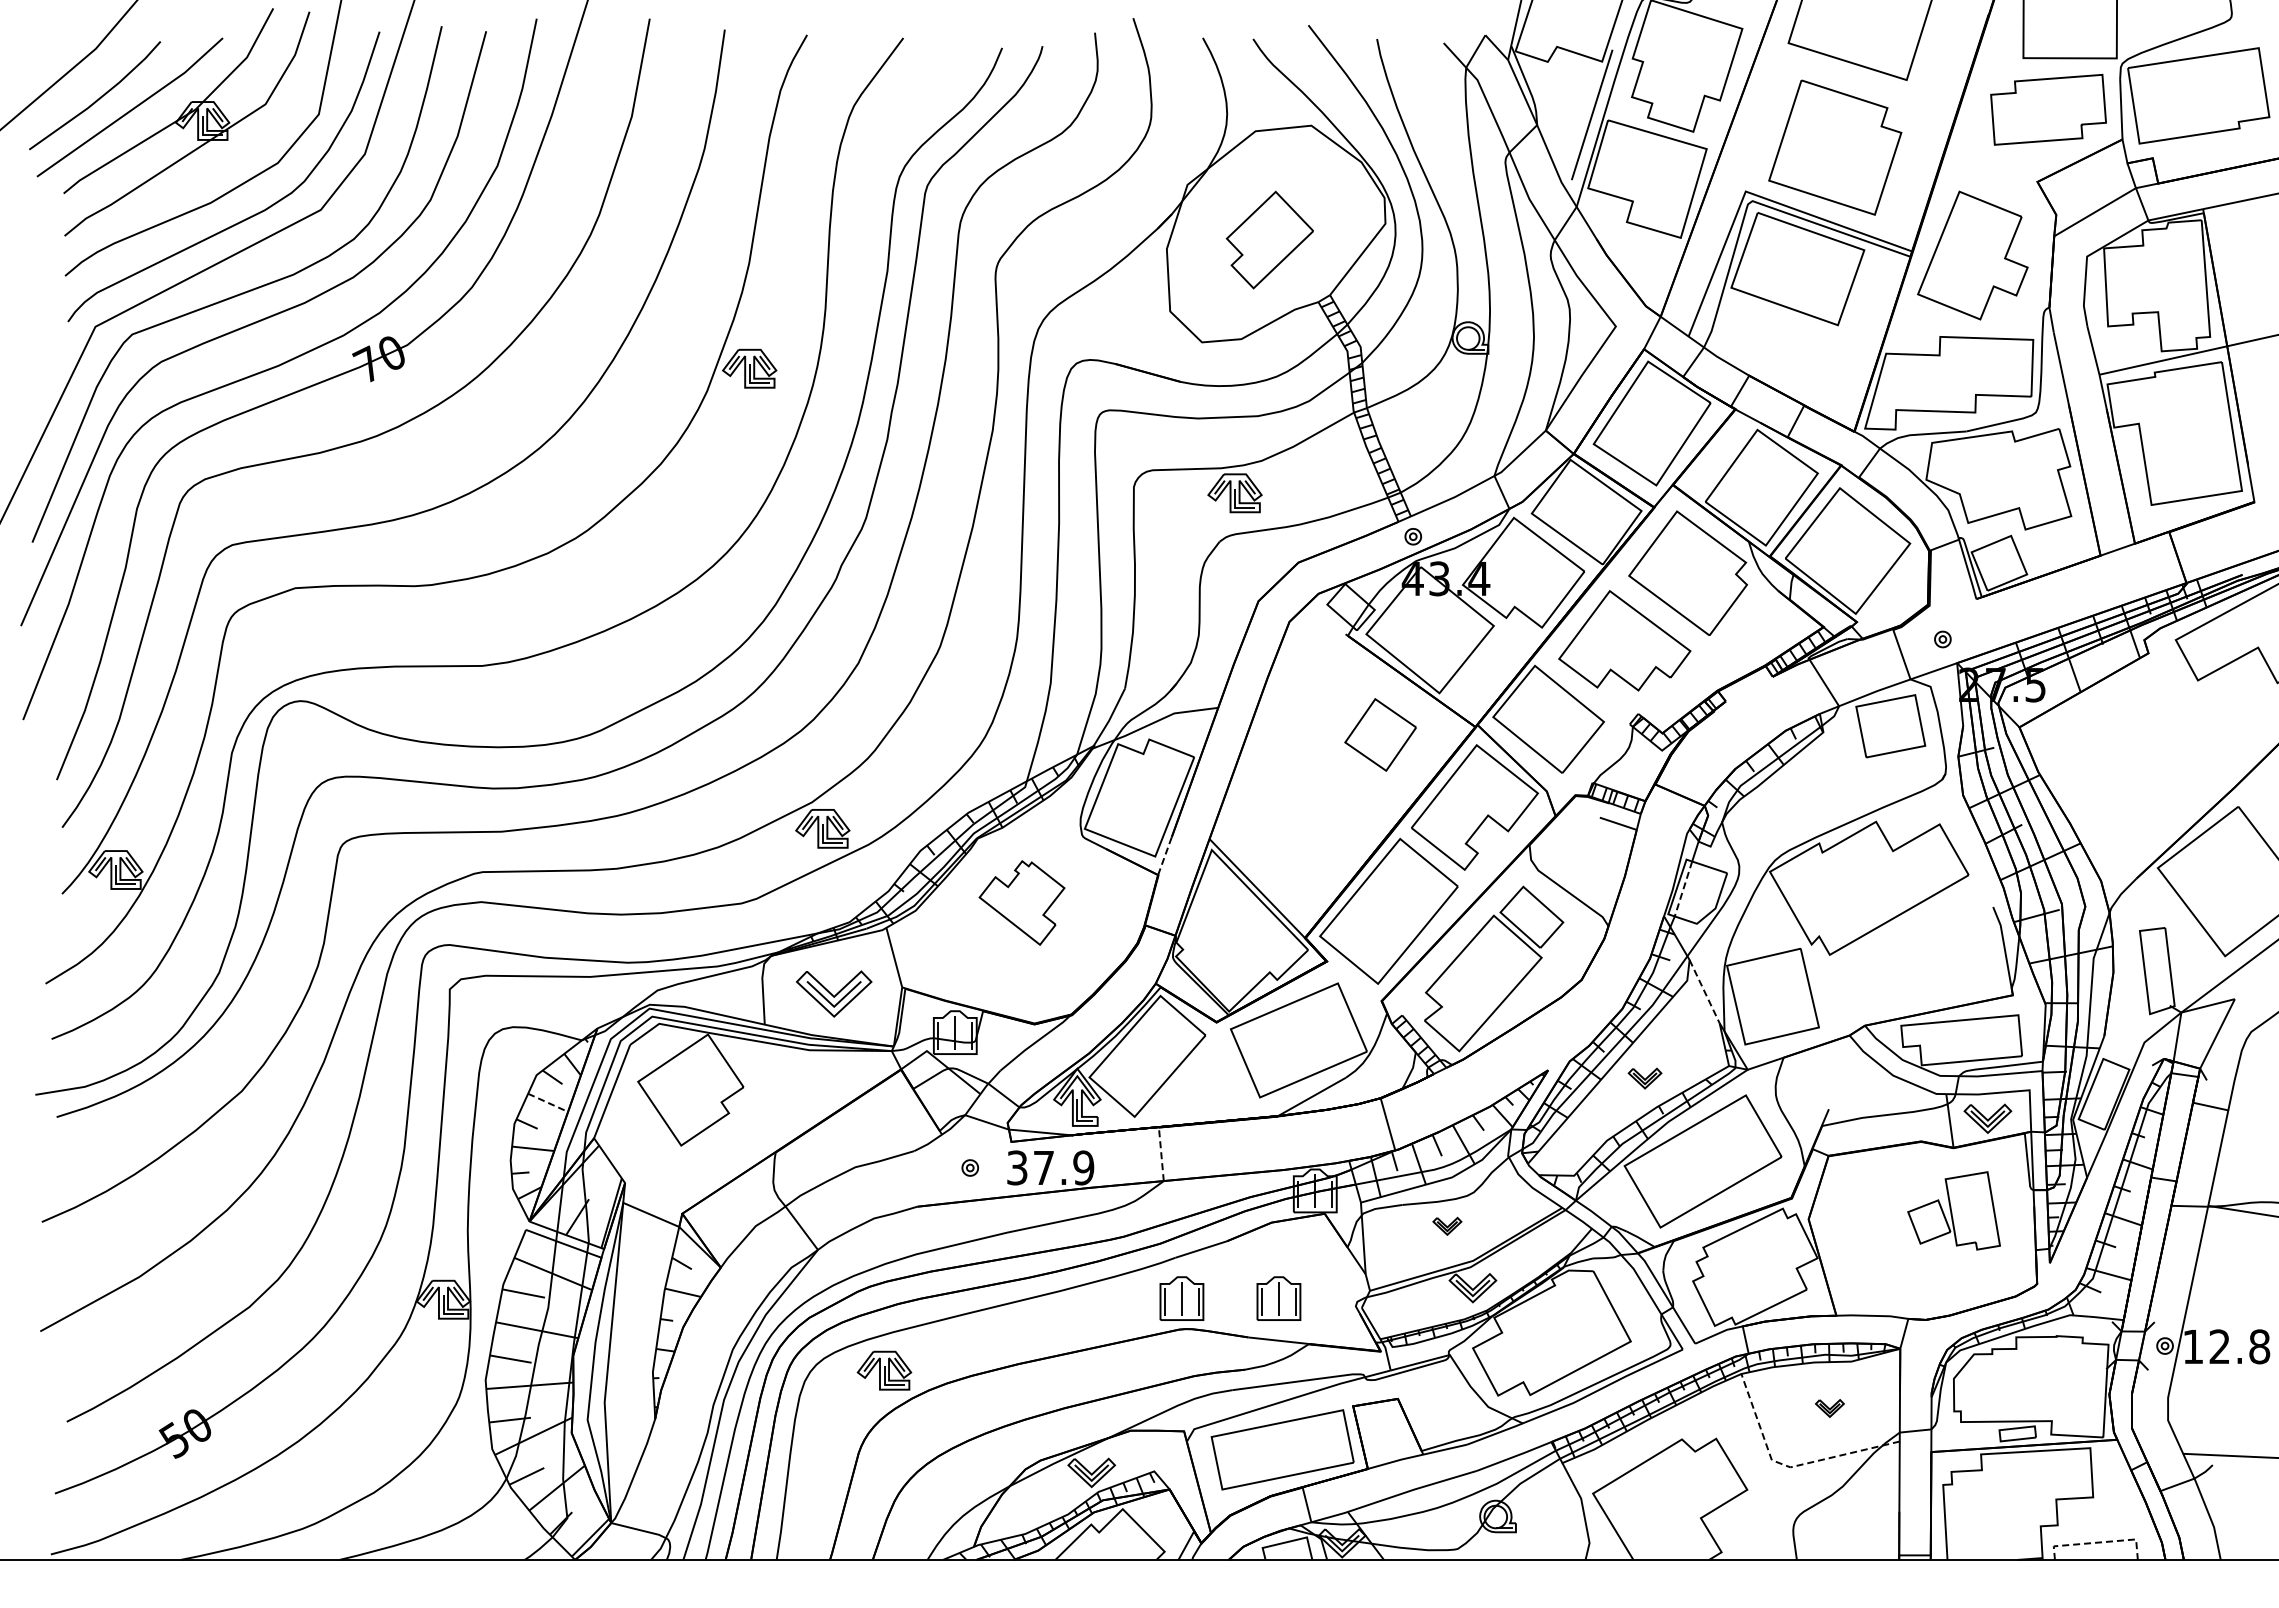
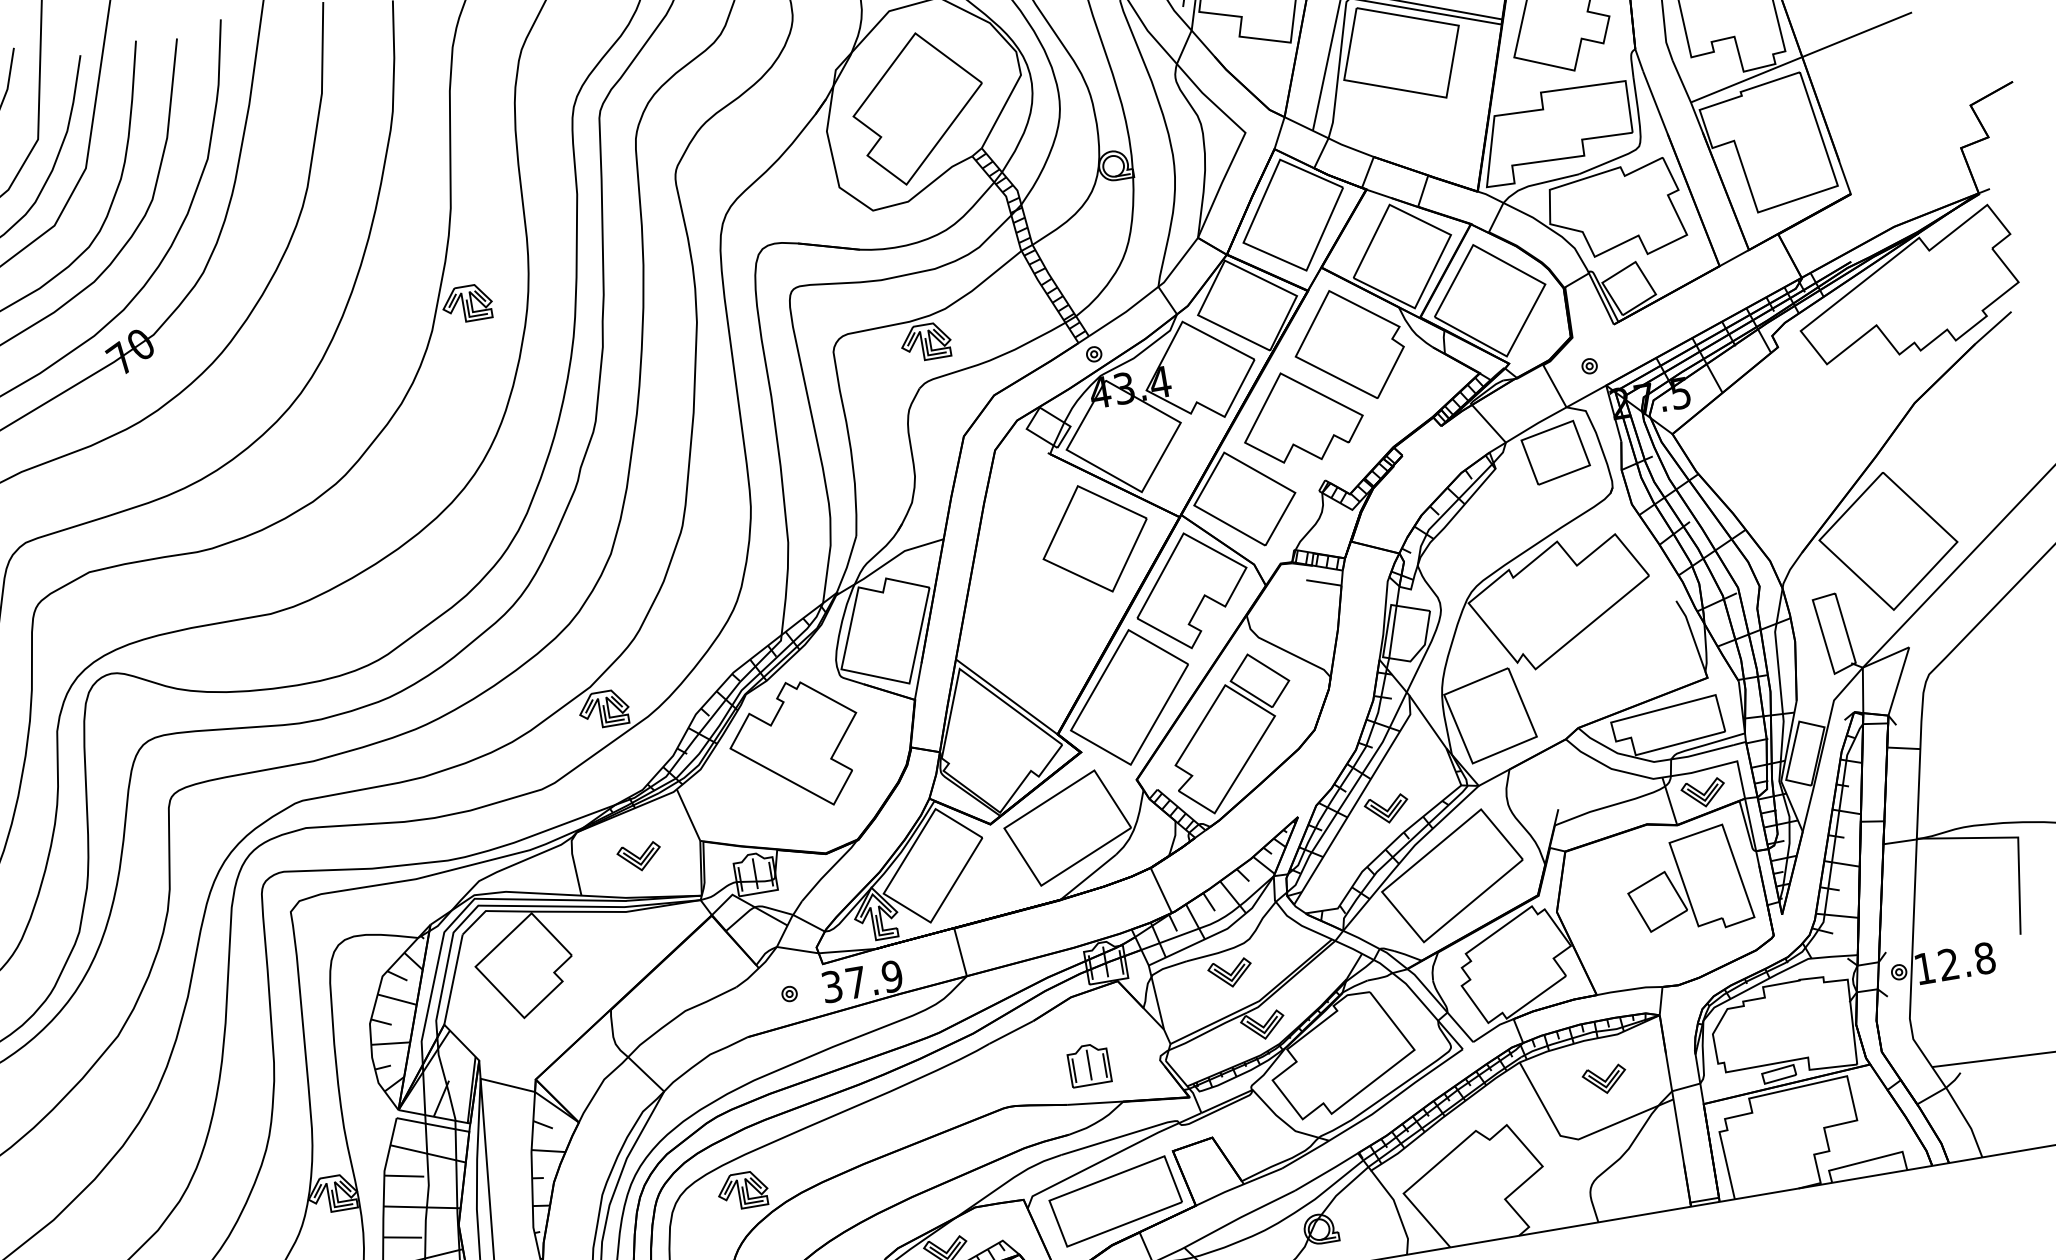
part: (1269, 239) -> (918, 107), size x1.67
part: (1380, 734) -> (1094, 538), size x1.67
line: (1165, 855) -> (918, 681), dashed -> solid
line: (1683, 888) -> (1392, 631), dashed -> solid
part: (1021, 902) -> (795, 745), size x1.67
line: (1704, 992) -> (1427, 722), dashed -> solid
part: (834, 994) -> (640, 857), size x0.62
part: (1644, 1078) -> (1386, 809), size x1.43
line: (548, 1102) -> (397, 999), dashed -> solid
line: (1161, 1154) -> (960, 952), dashed -> solid
part: (1953, 1210) -> (1686, 881), size x1.43
part: (1447, 1226) -> (1230, 973), size x1.67
part: (1181, 1298) -> (1000, 1079), removed
part: (1829, 1408) -> (1604, 1080), size x1.67
line: (1790, 1467) -> (1578, 1139), dashed -> solid
line: (2098, 1542) -> (1868, 1160), dashed -> solid

